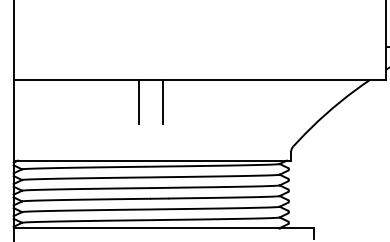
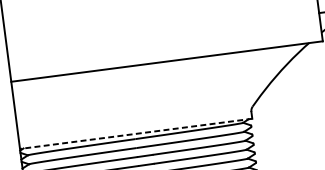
line: (139, 101) -> (118, 85), removed
line: (162, 101) -> (138, 83), removed
line: (152, 160) -> (136, 133), solid -> dashed

